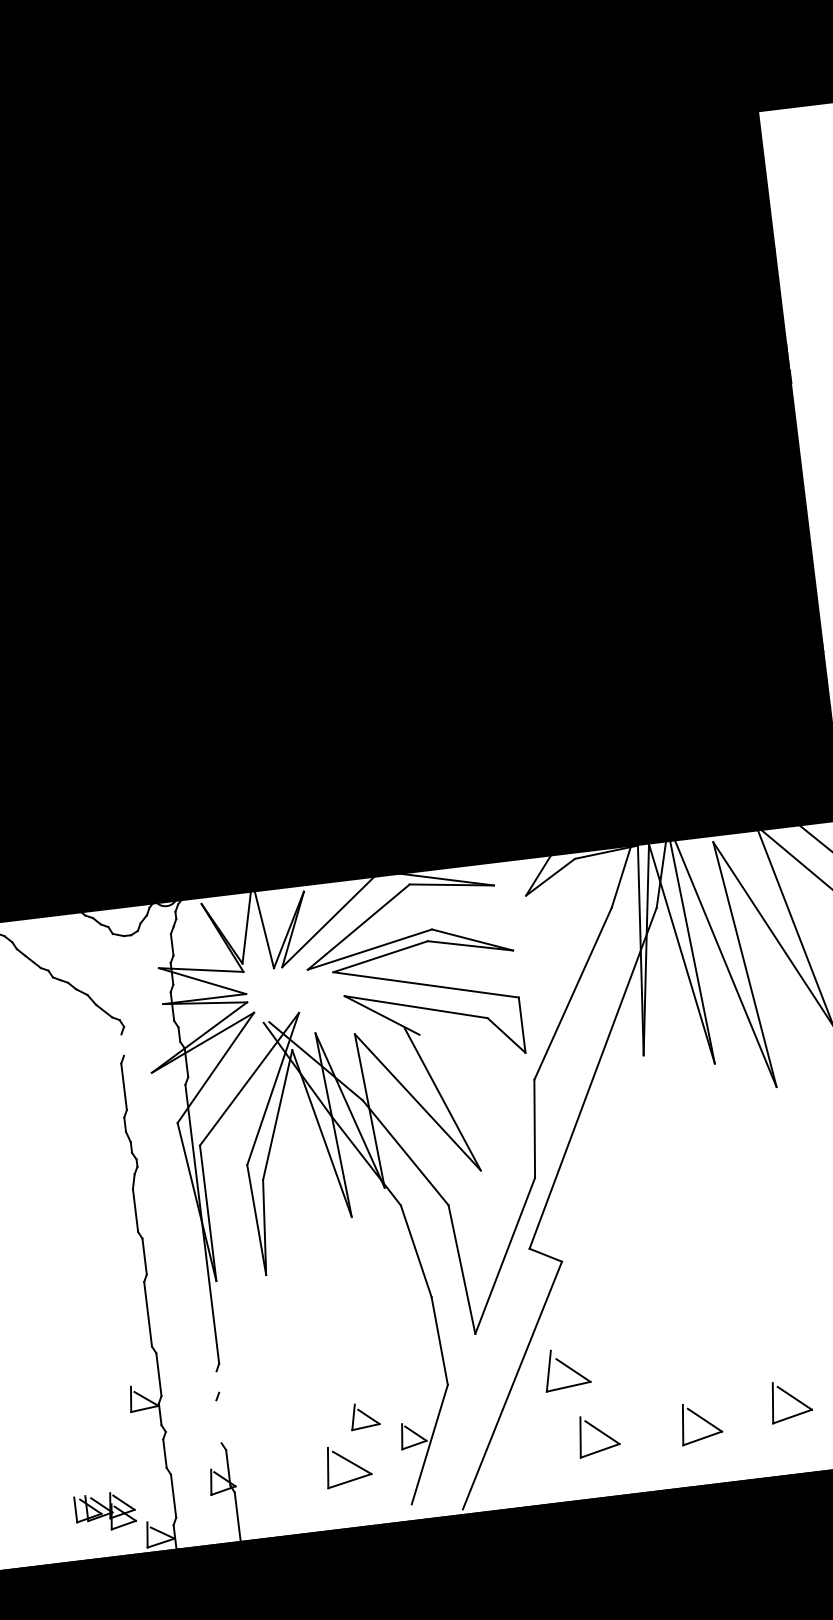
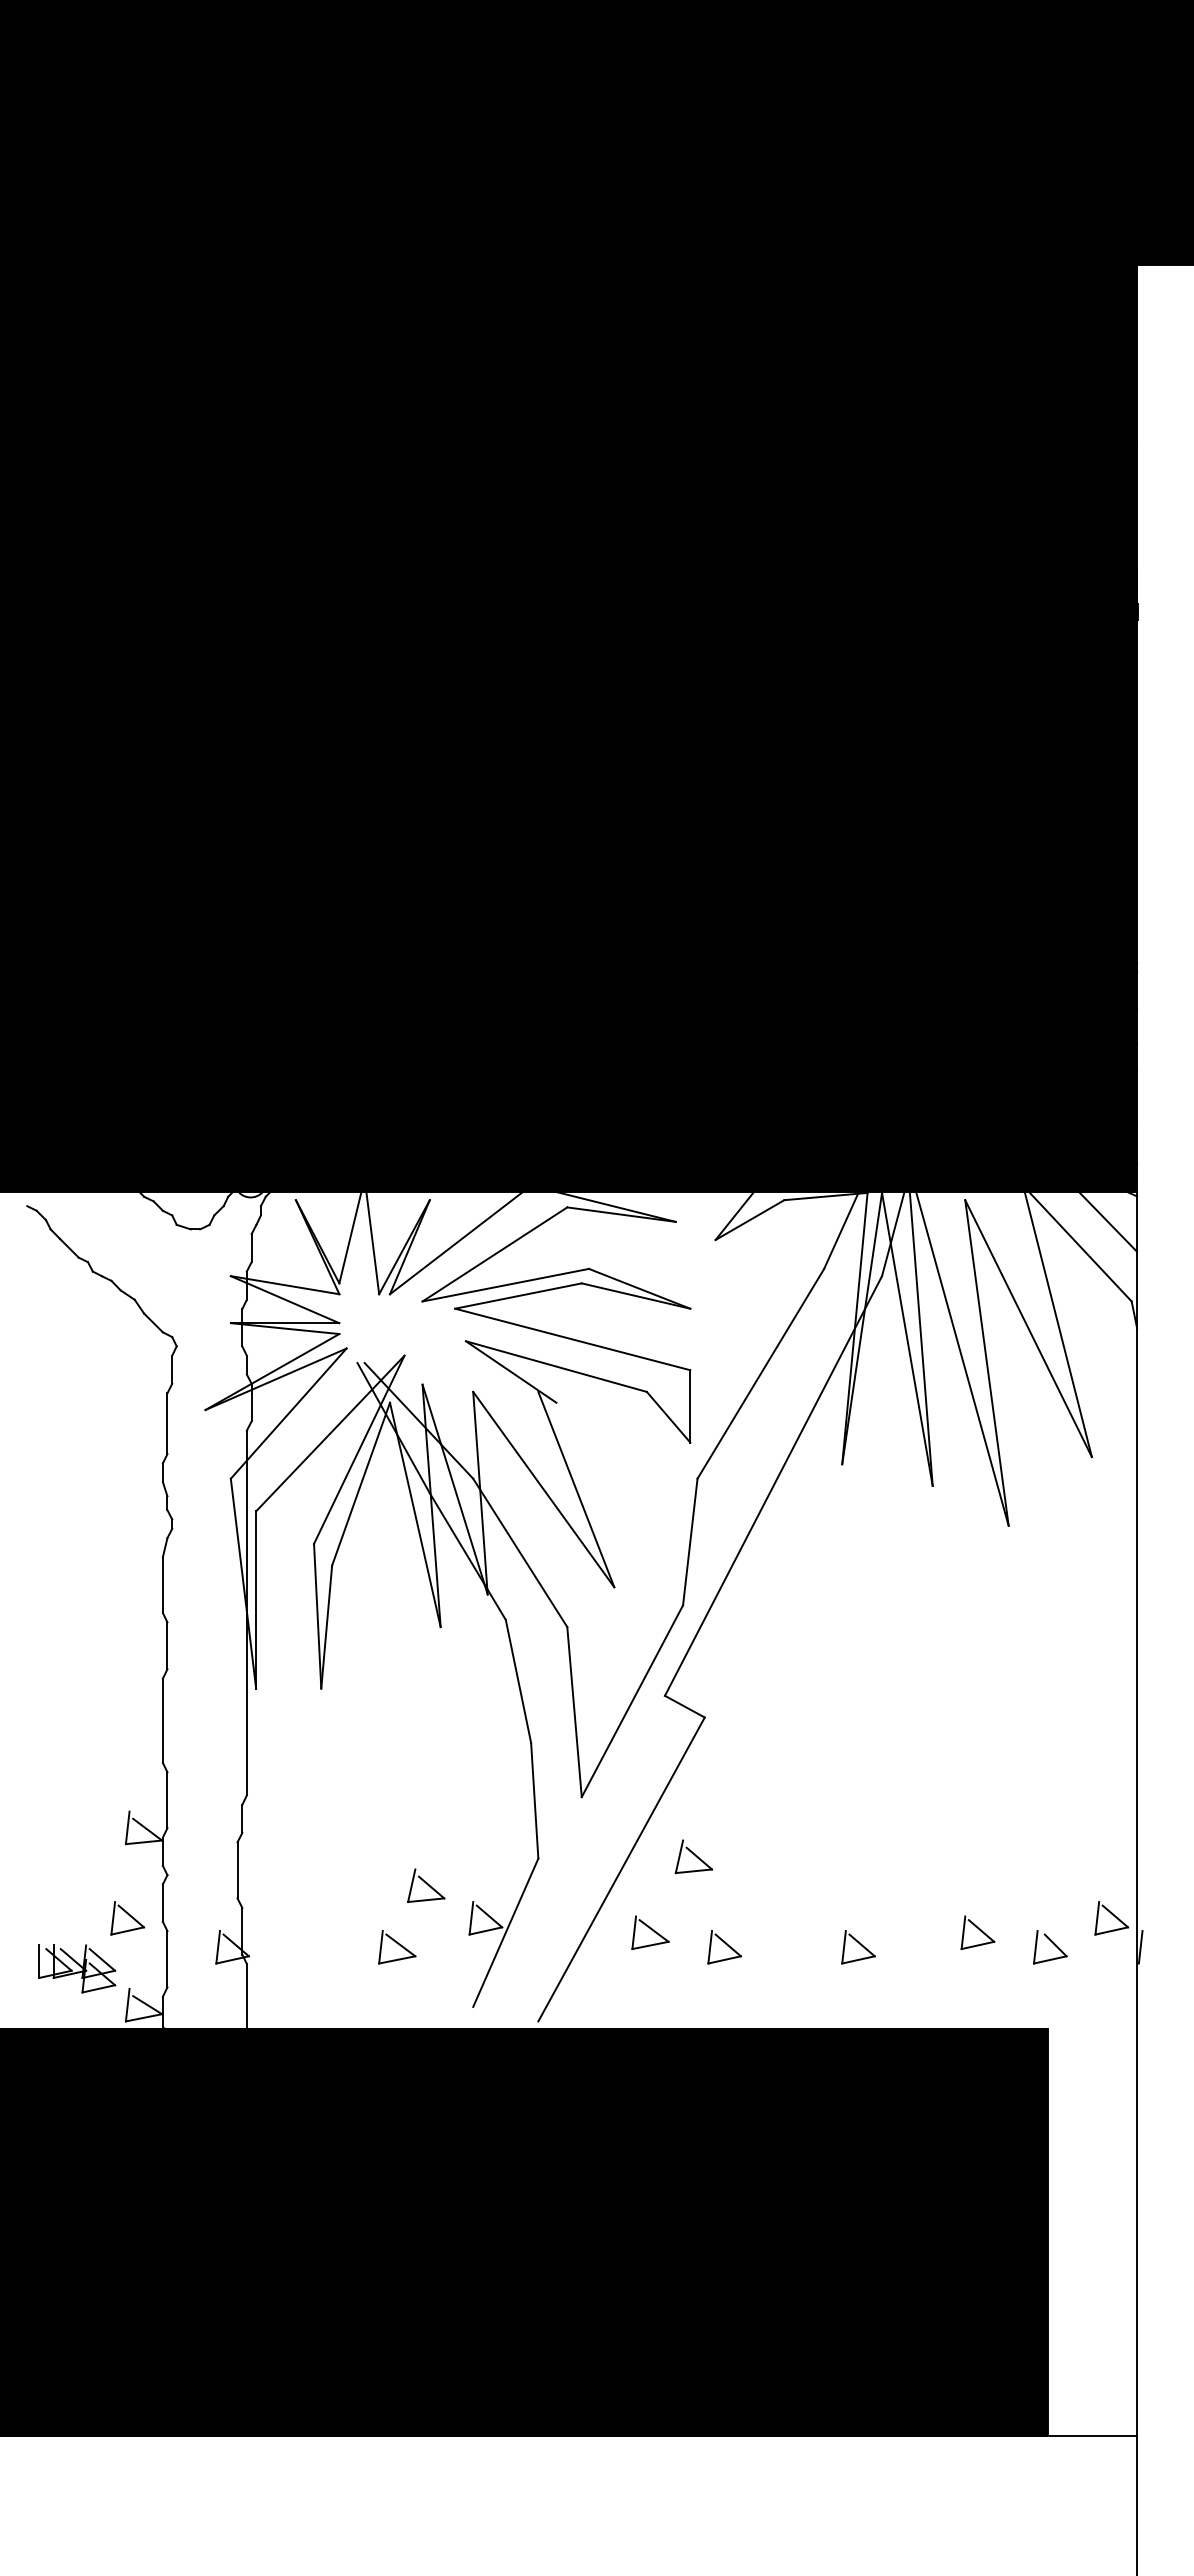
line: (122, 1044) -> (172, 1369), added
part: (566, 1368) -> (693, 1856), size x0.62
line: (217, 1381) -> (242, 1818), added
part: (790, 1400) -> (977, 1932), size x0.62
line: (218, 1421) -> (237, 1870), added
part: (700, 1423) -> (858, 1947), size x0.62
part: (540, 1431) -> (650, 1932), added
part: (598, 1435) -> (724, 1947), size x0.62
part: (348, 1465) -> (397, 1947), size x0.62
part: (139, 1468) -> (127, 1918), added

